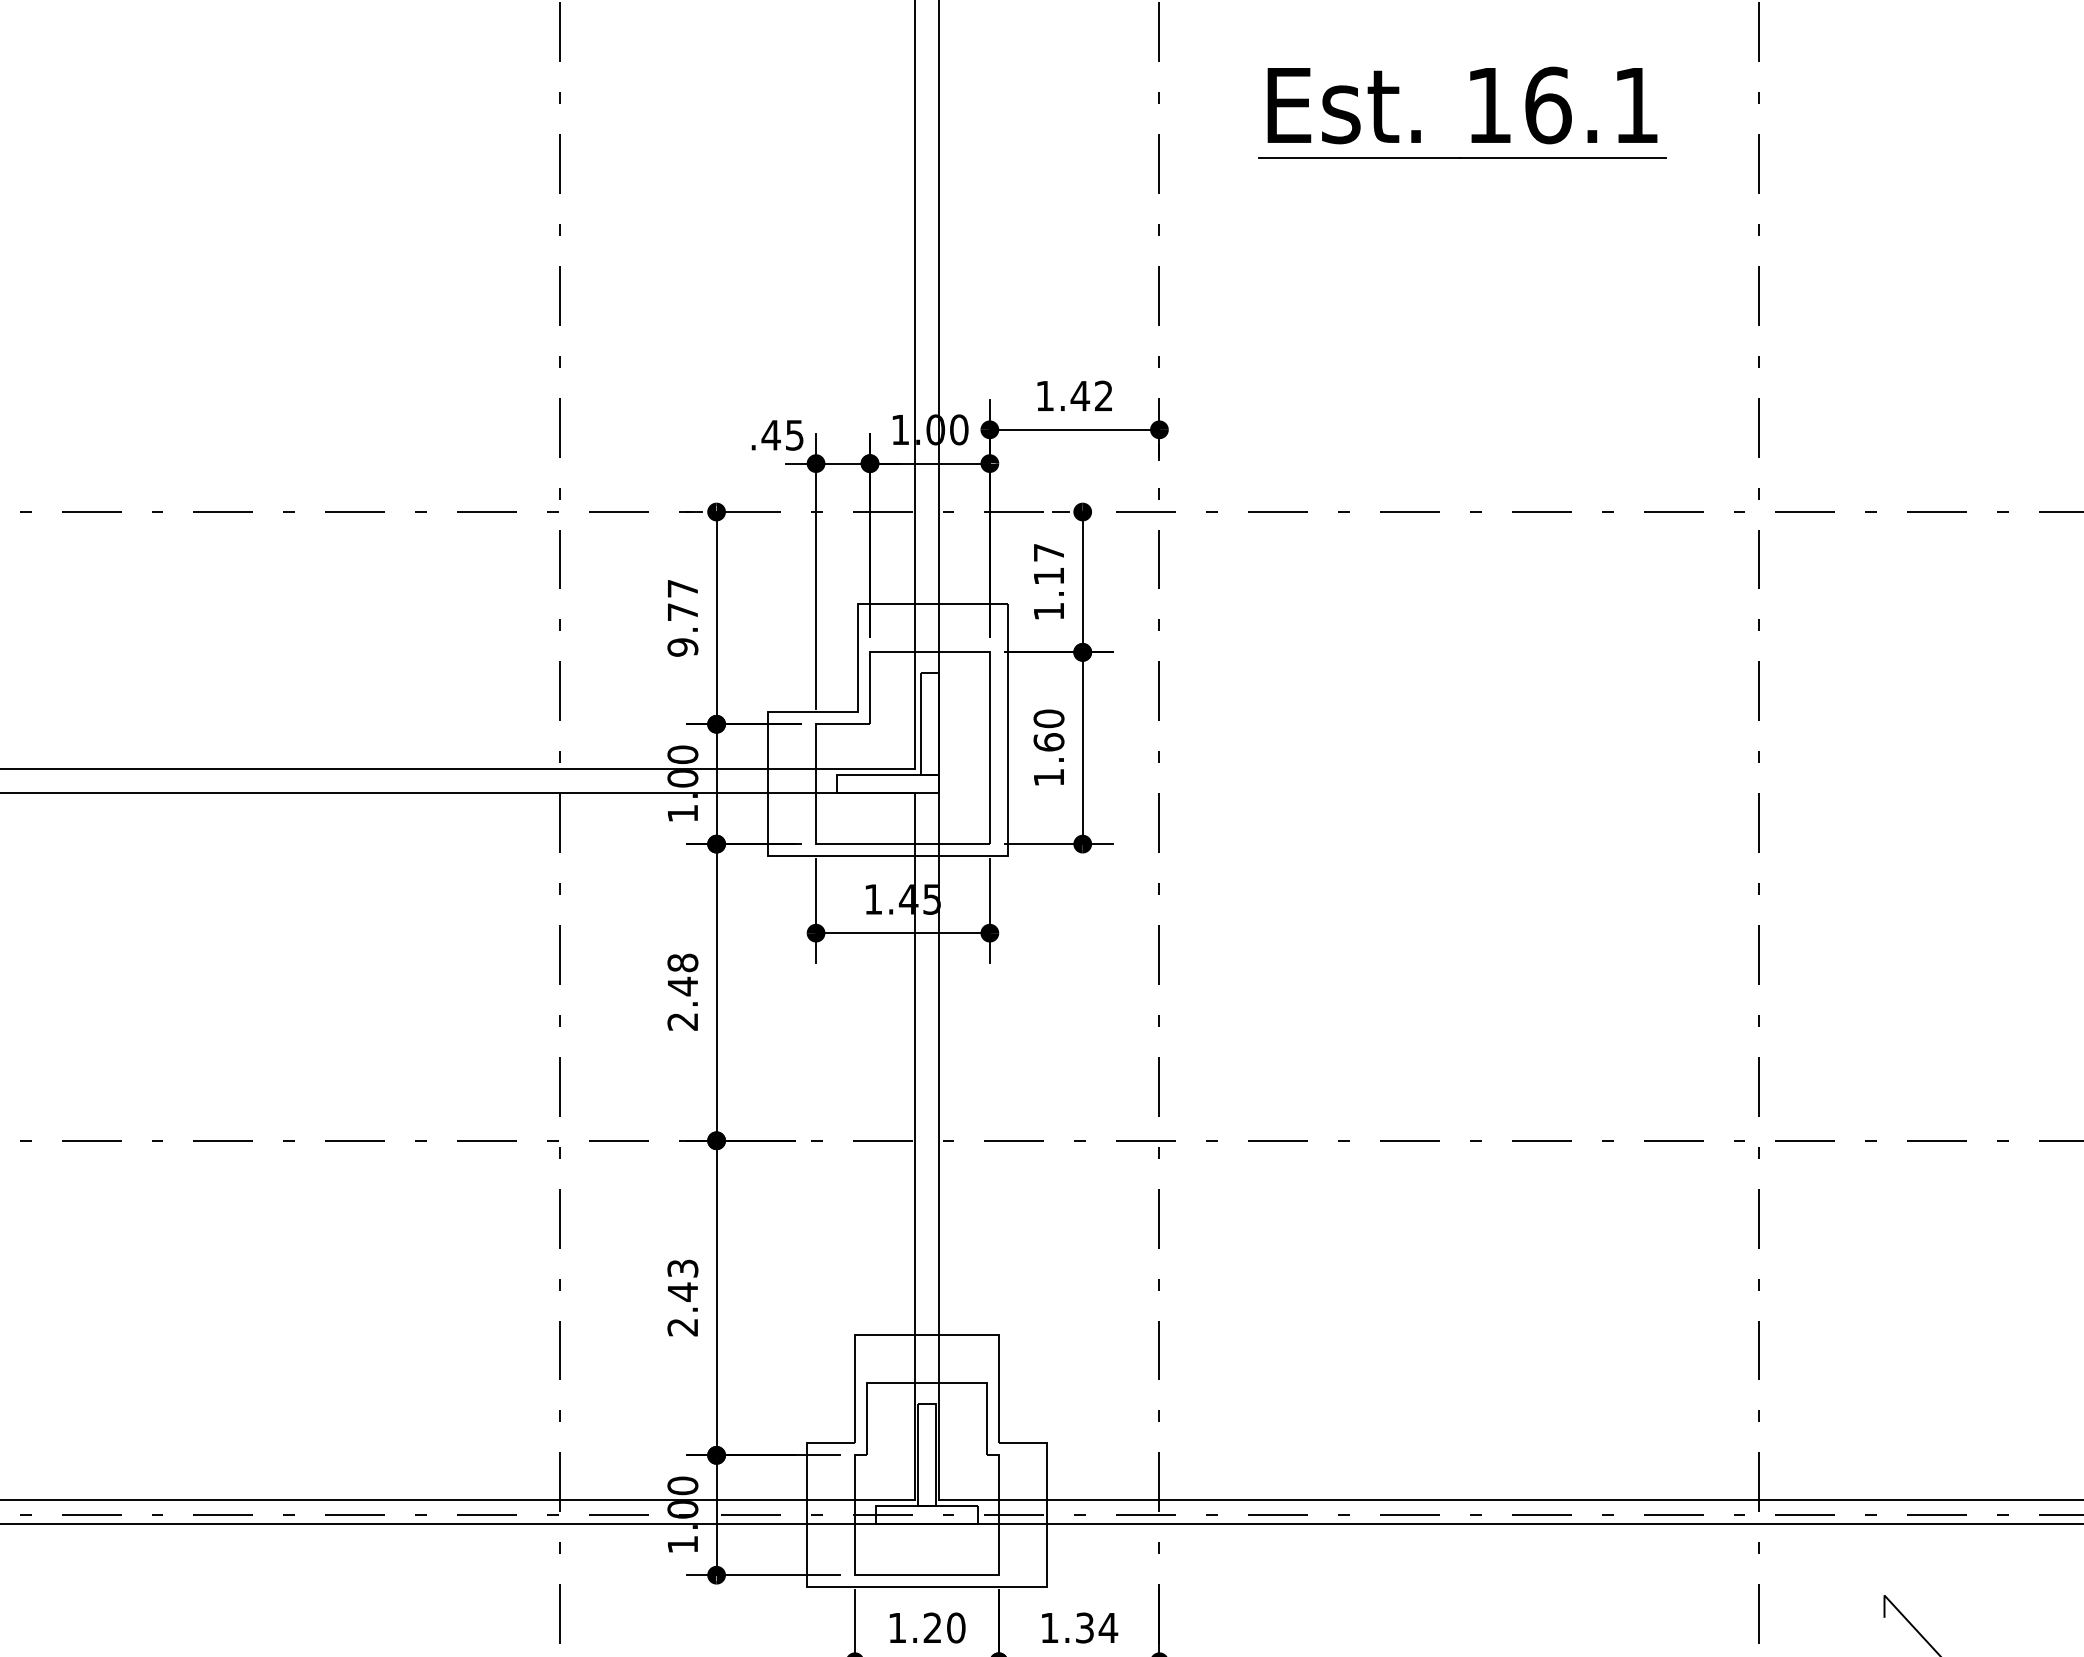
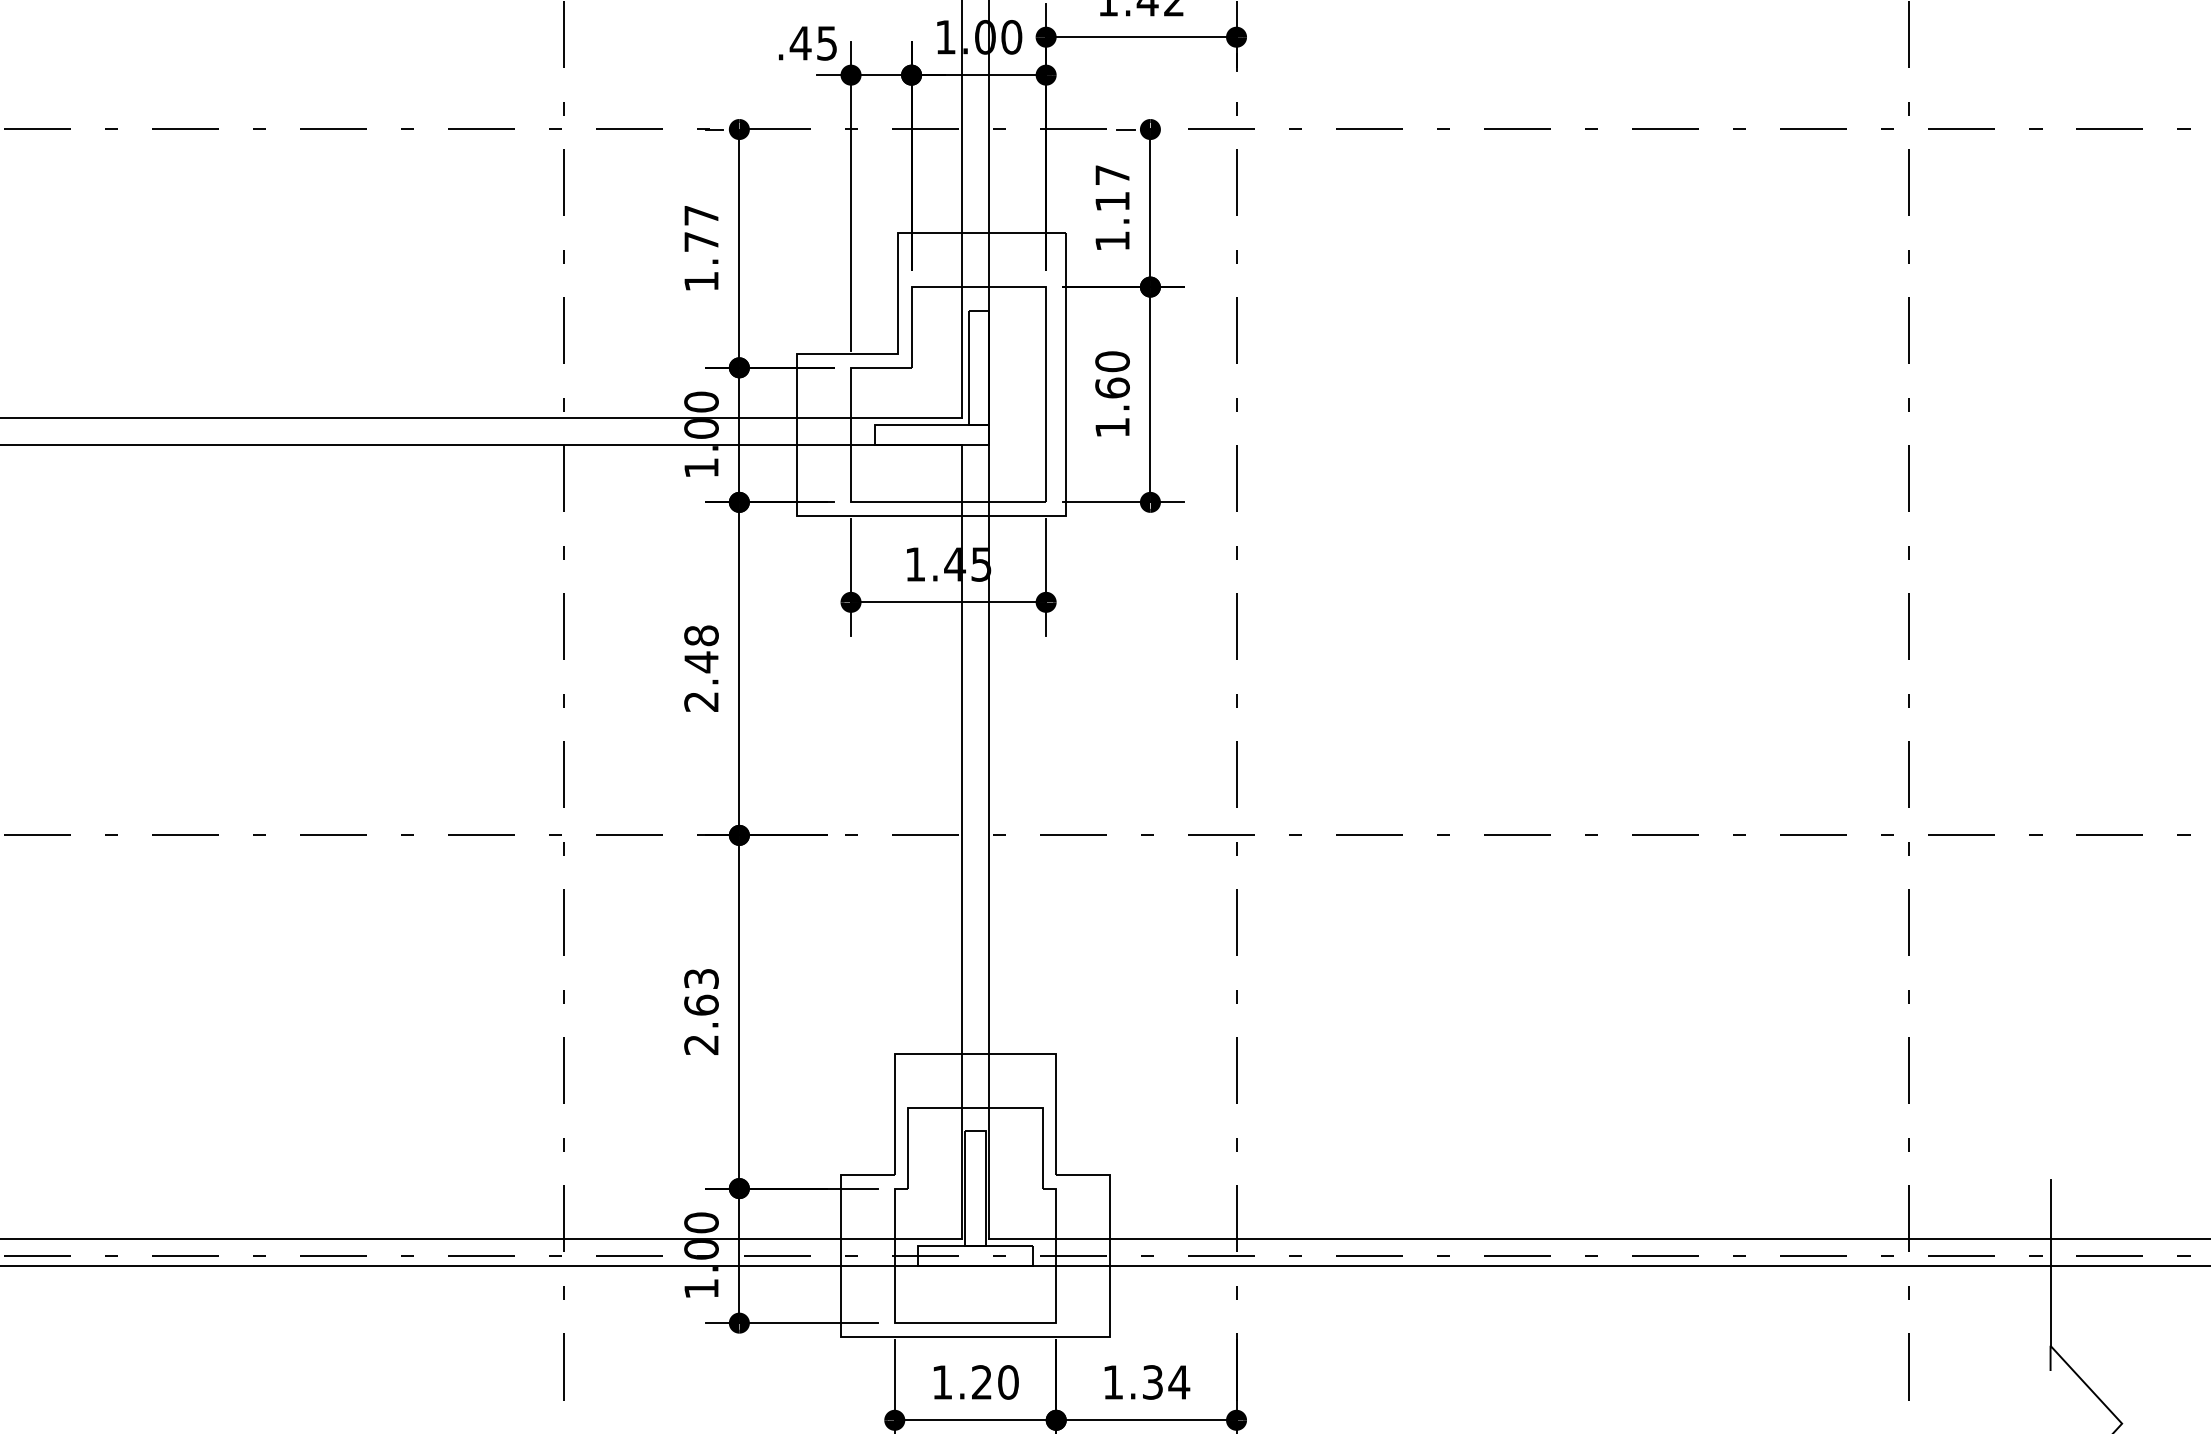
text: (682, 647) -> (701, 281), 9.77 -> 1.77
text: (682, 1291) -> (701, 1004), 2.43 -> 2.63
line: (1884, 1521) -> (2050, 1262), added

